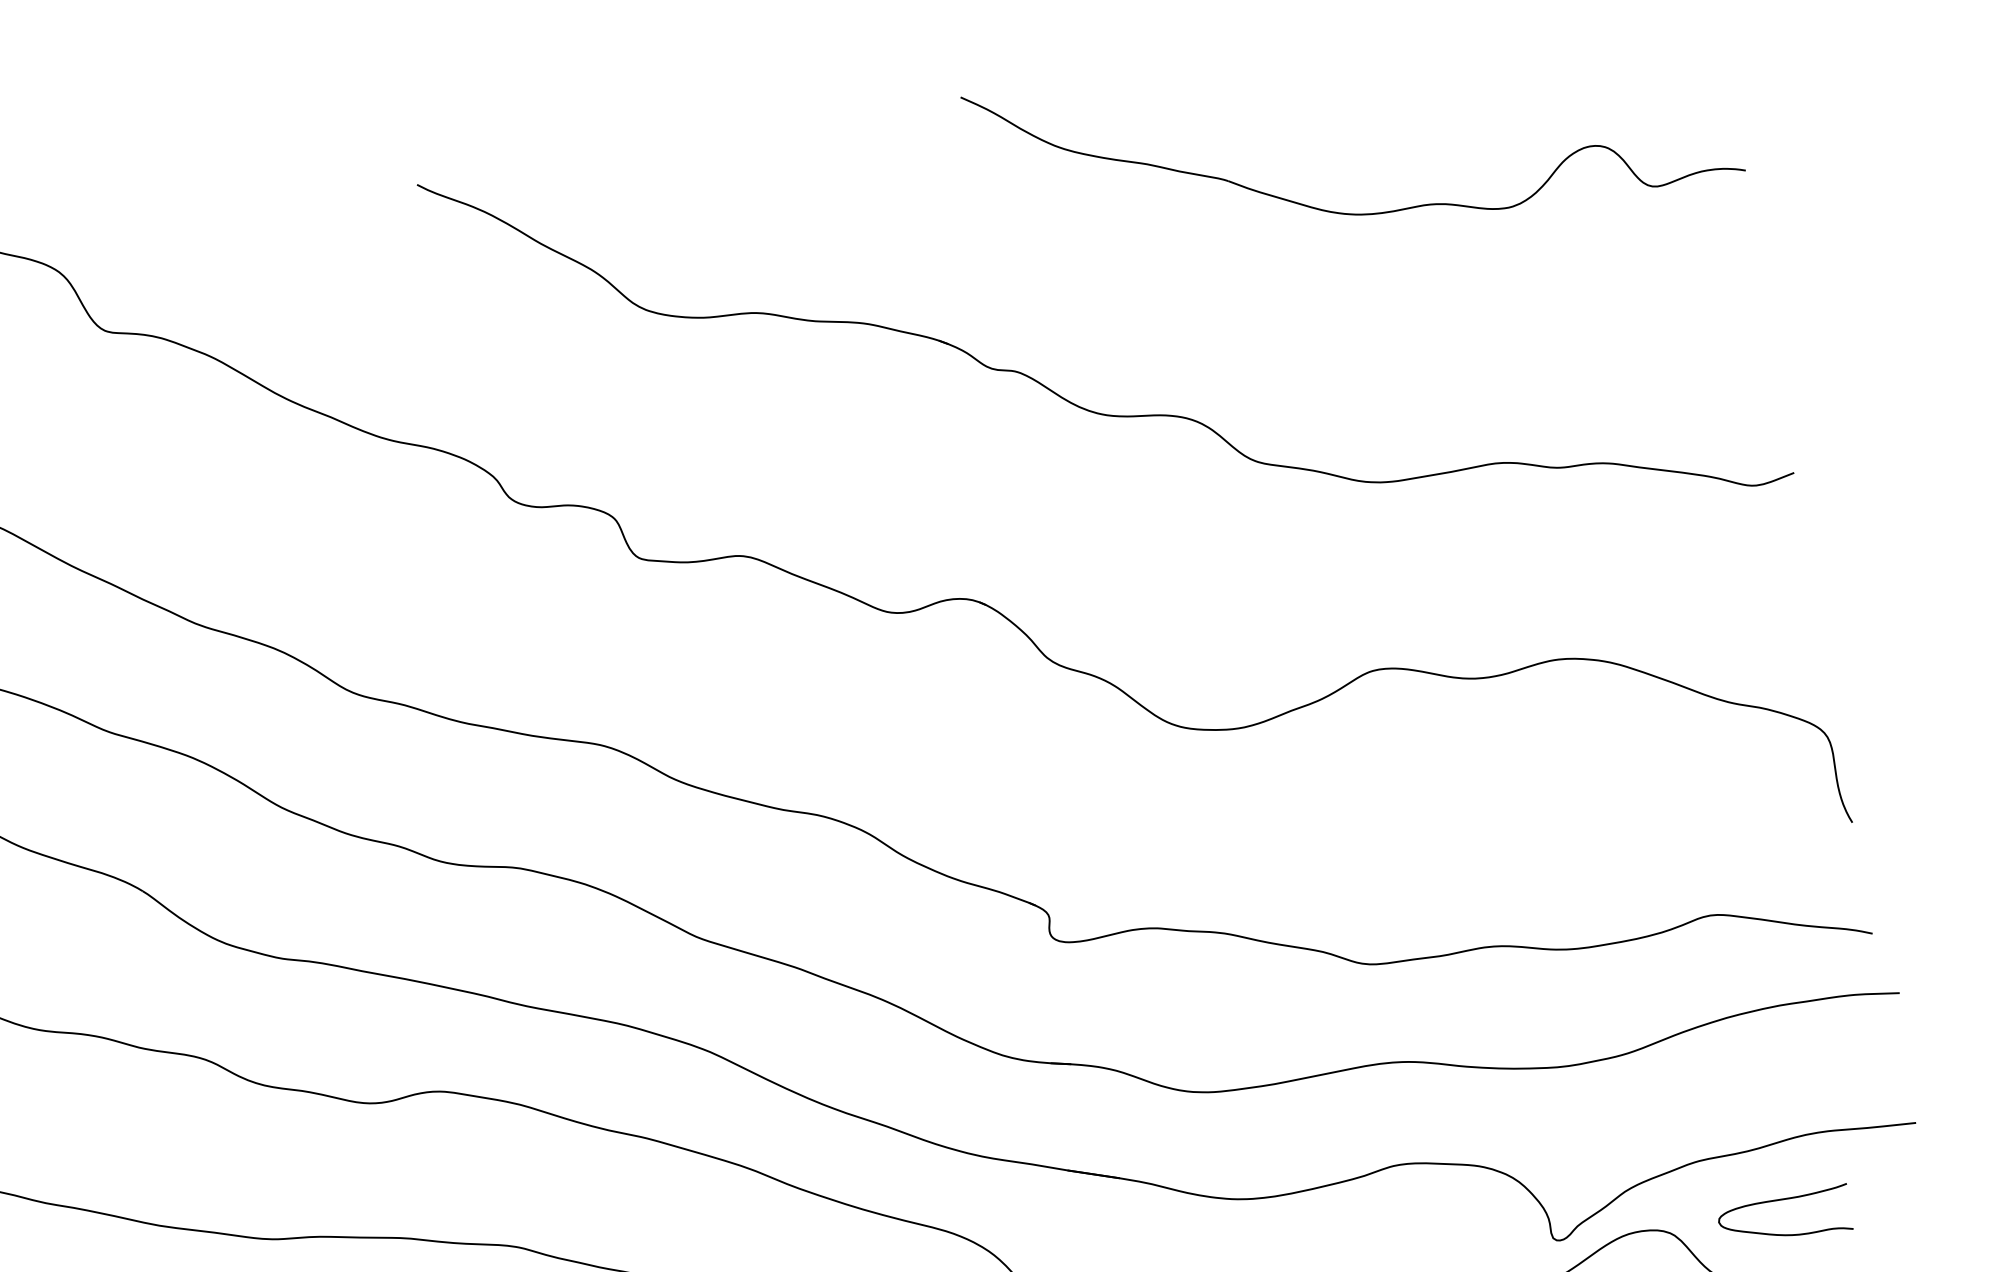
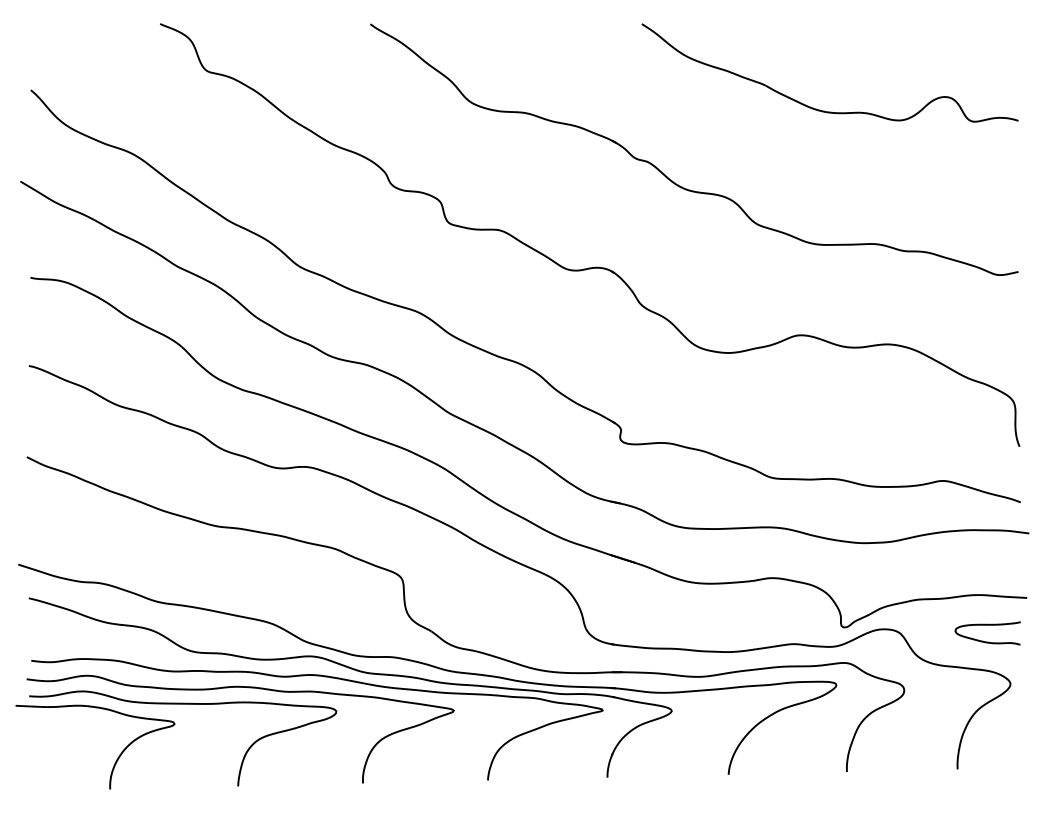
curve: (1781, 1201) -> (987, 625), moved

